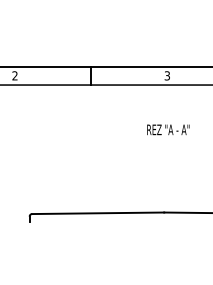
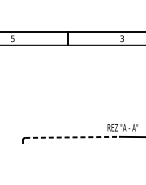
text: (14, 75) -> (12, 38), 2 -> 5
text: (168, 129) -> (122, 127), moved
line: (98, 213) -> (72, 137), solid -> dashed

